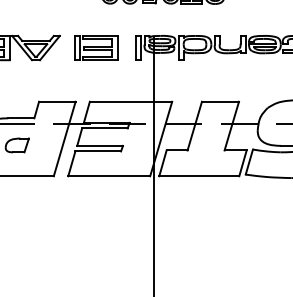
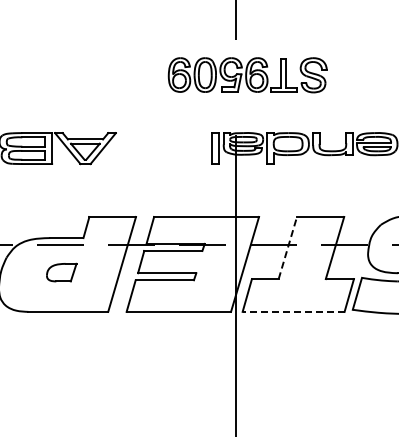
part: (95, 48) -> (161, 148), removed
line: (194, 125) -> (287, 247), solid -> dashed
line: (199, 175) -> (293, 311), solid -> dashed

